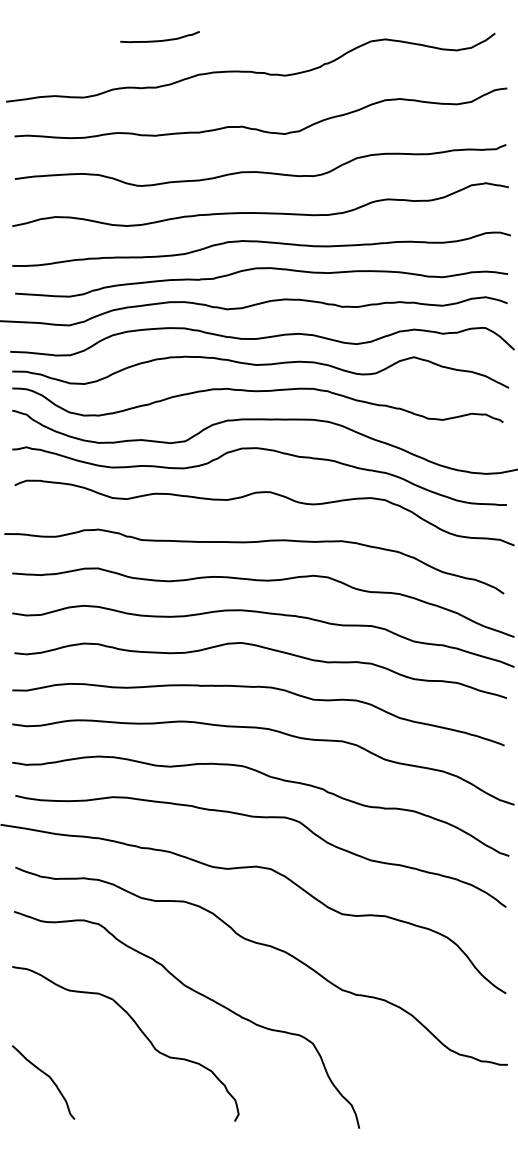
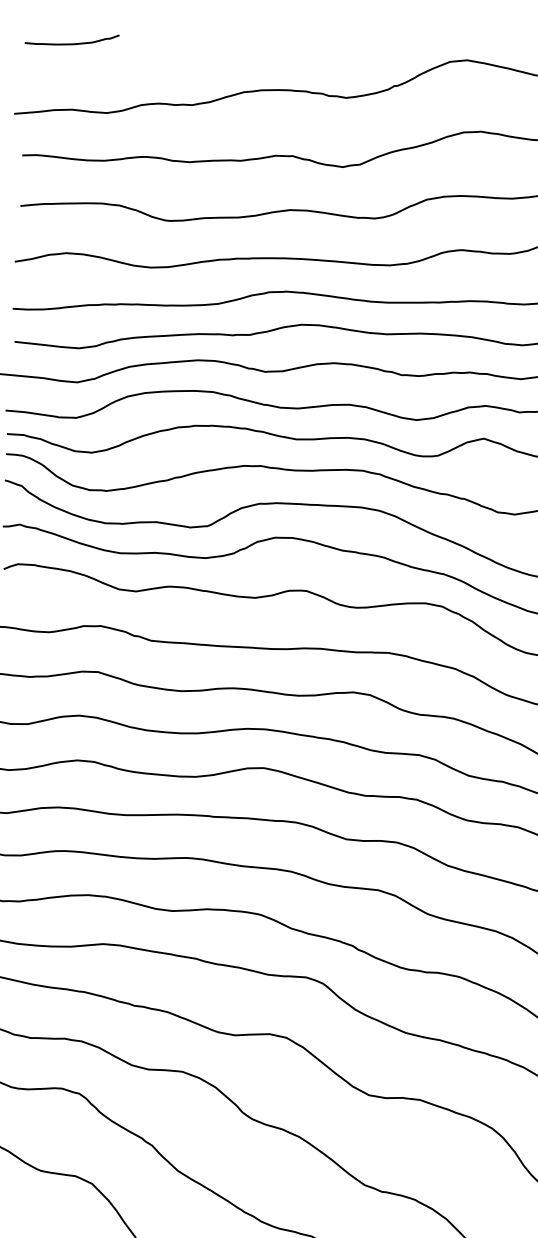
curve: (159, 40) -> (71, 43), moved

